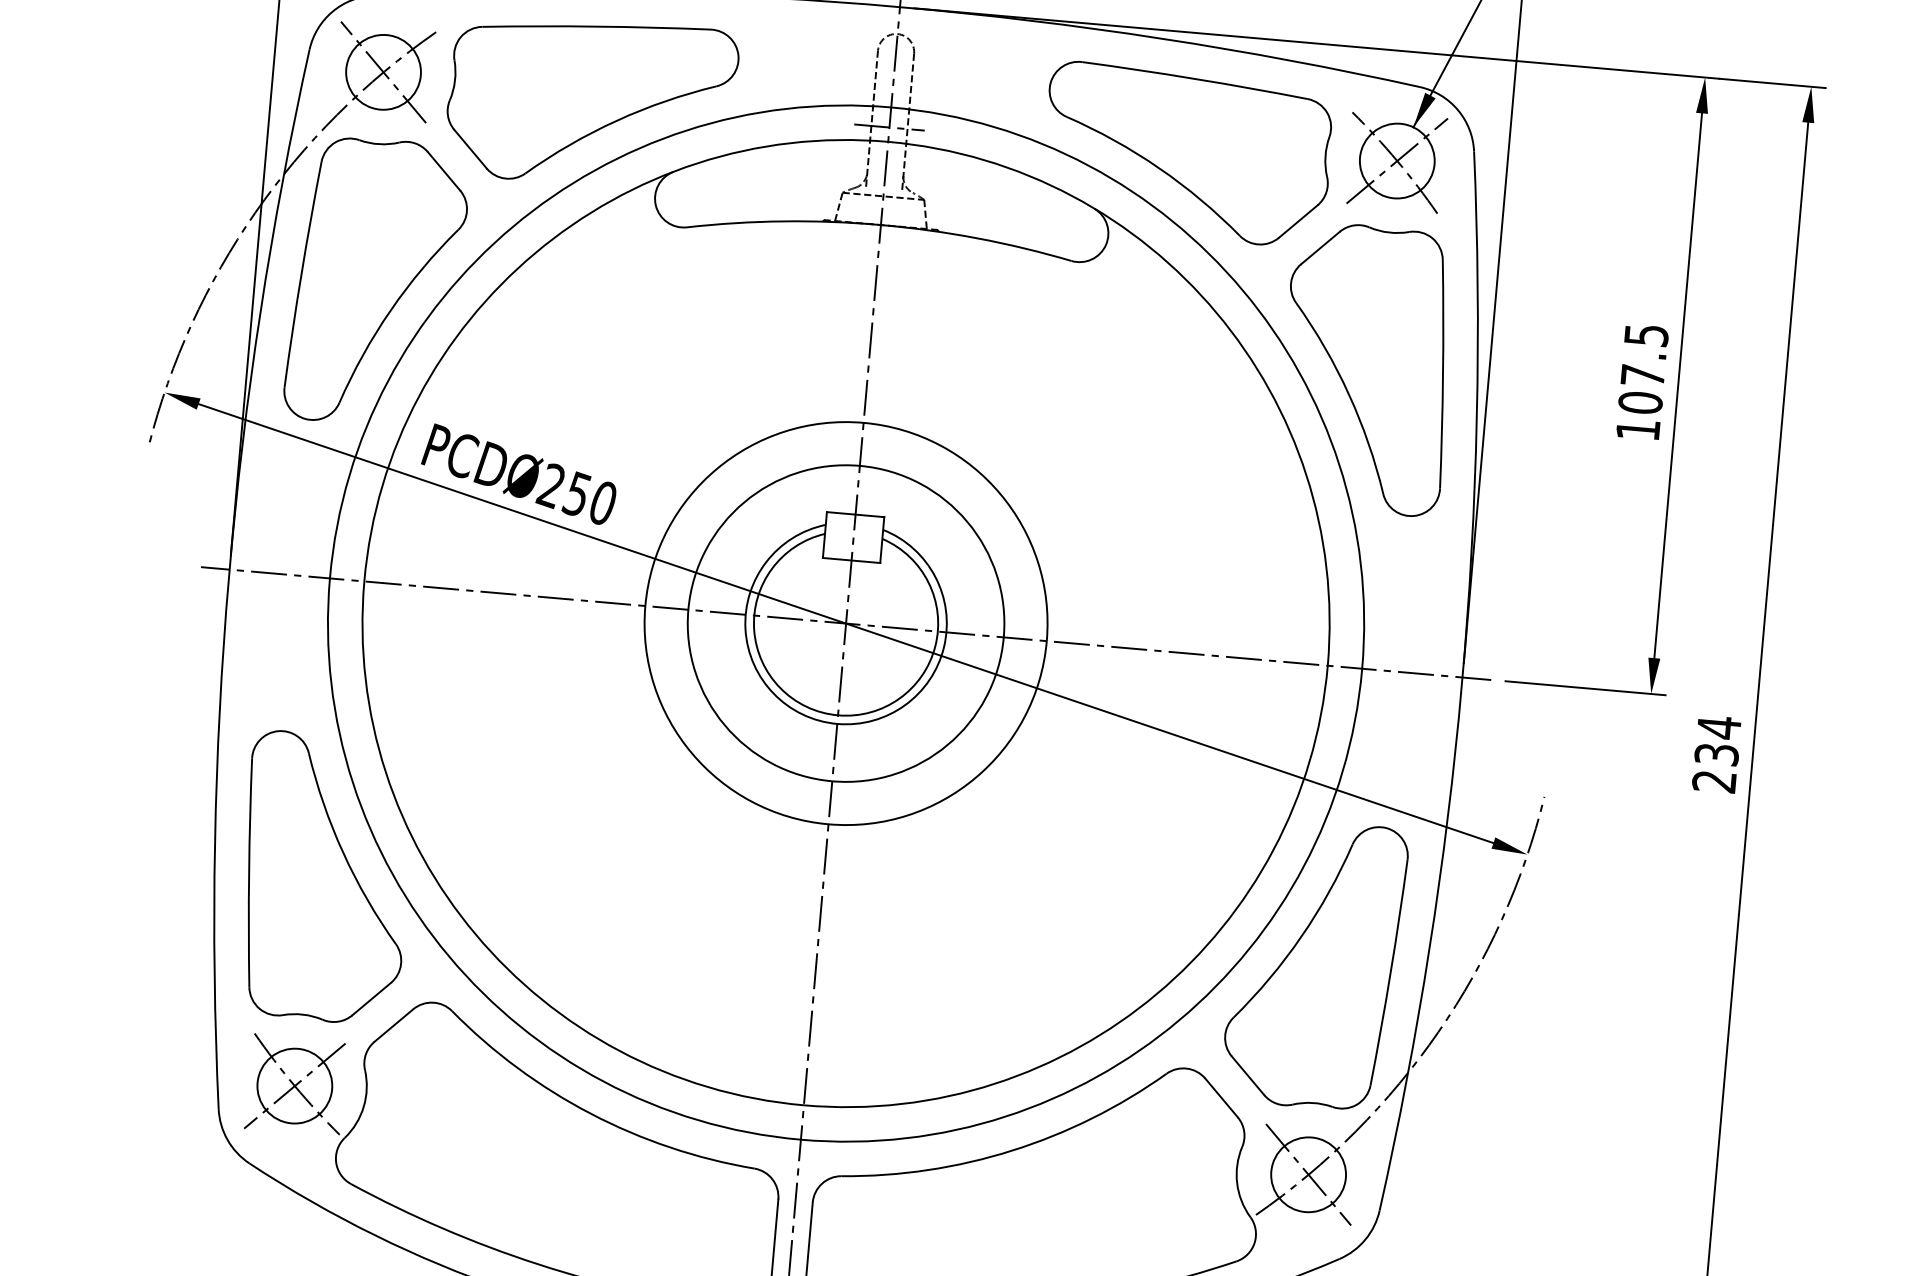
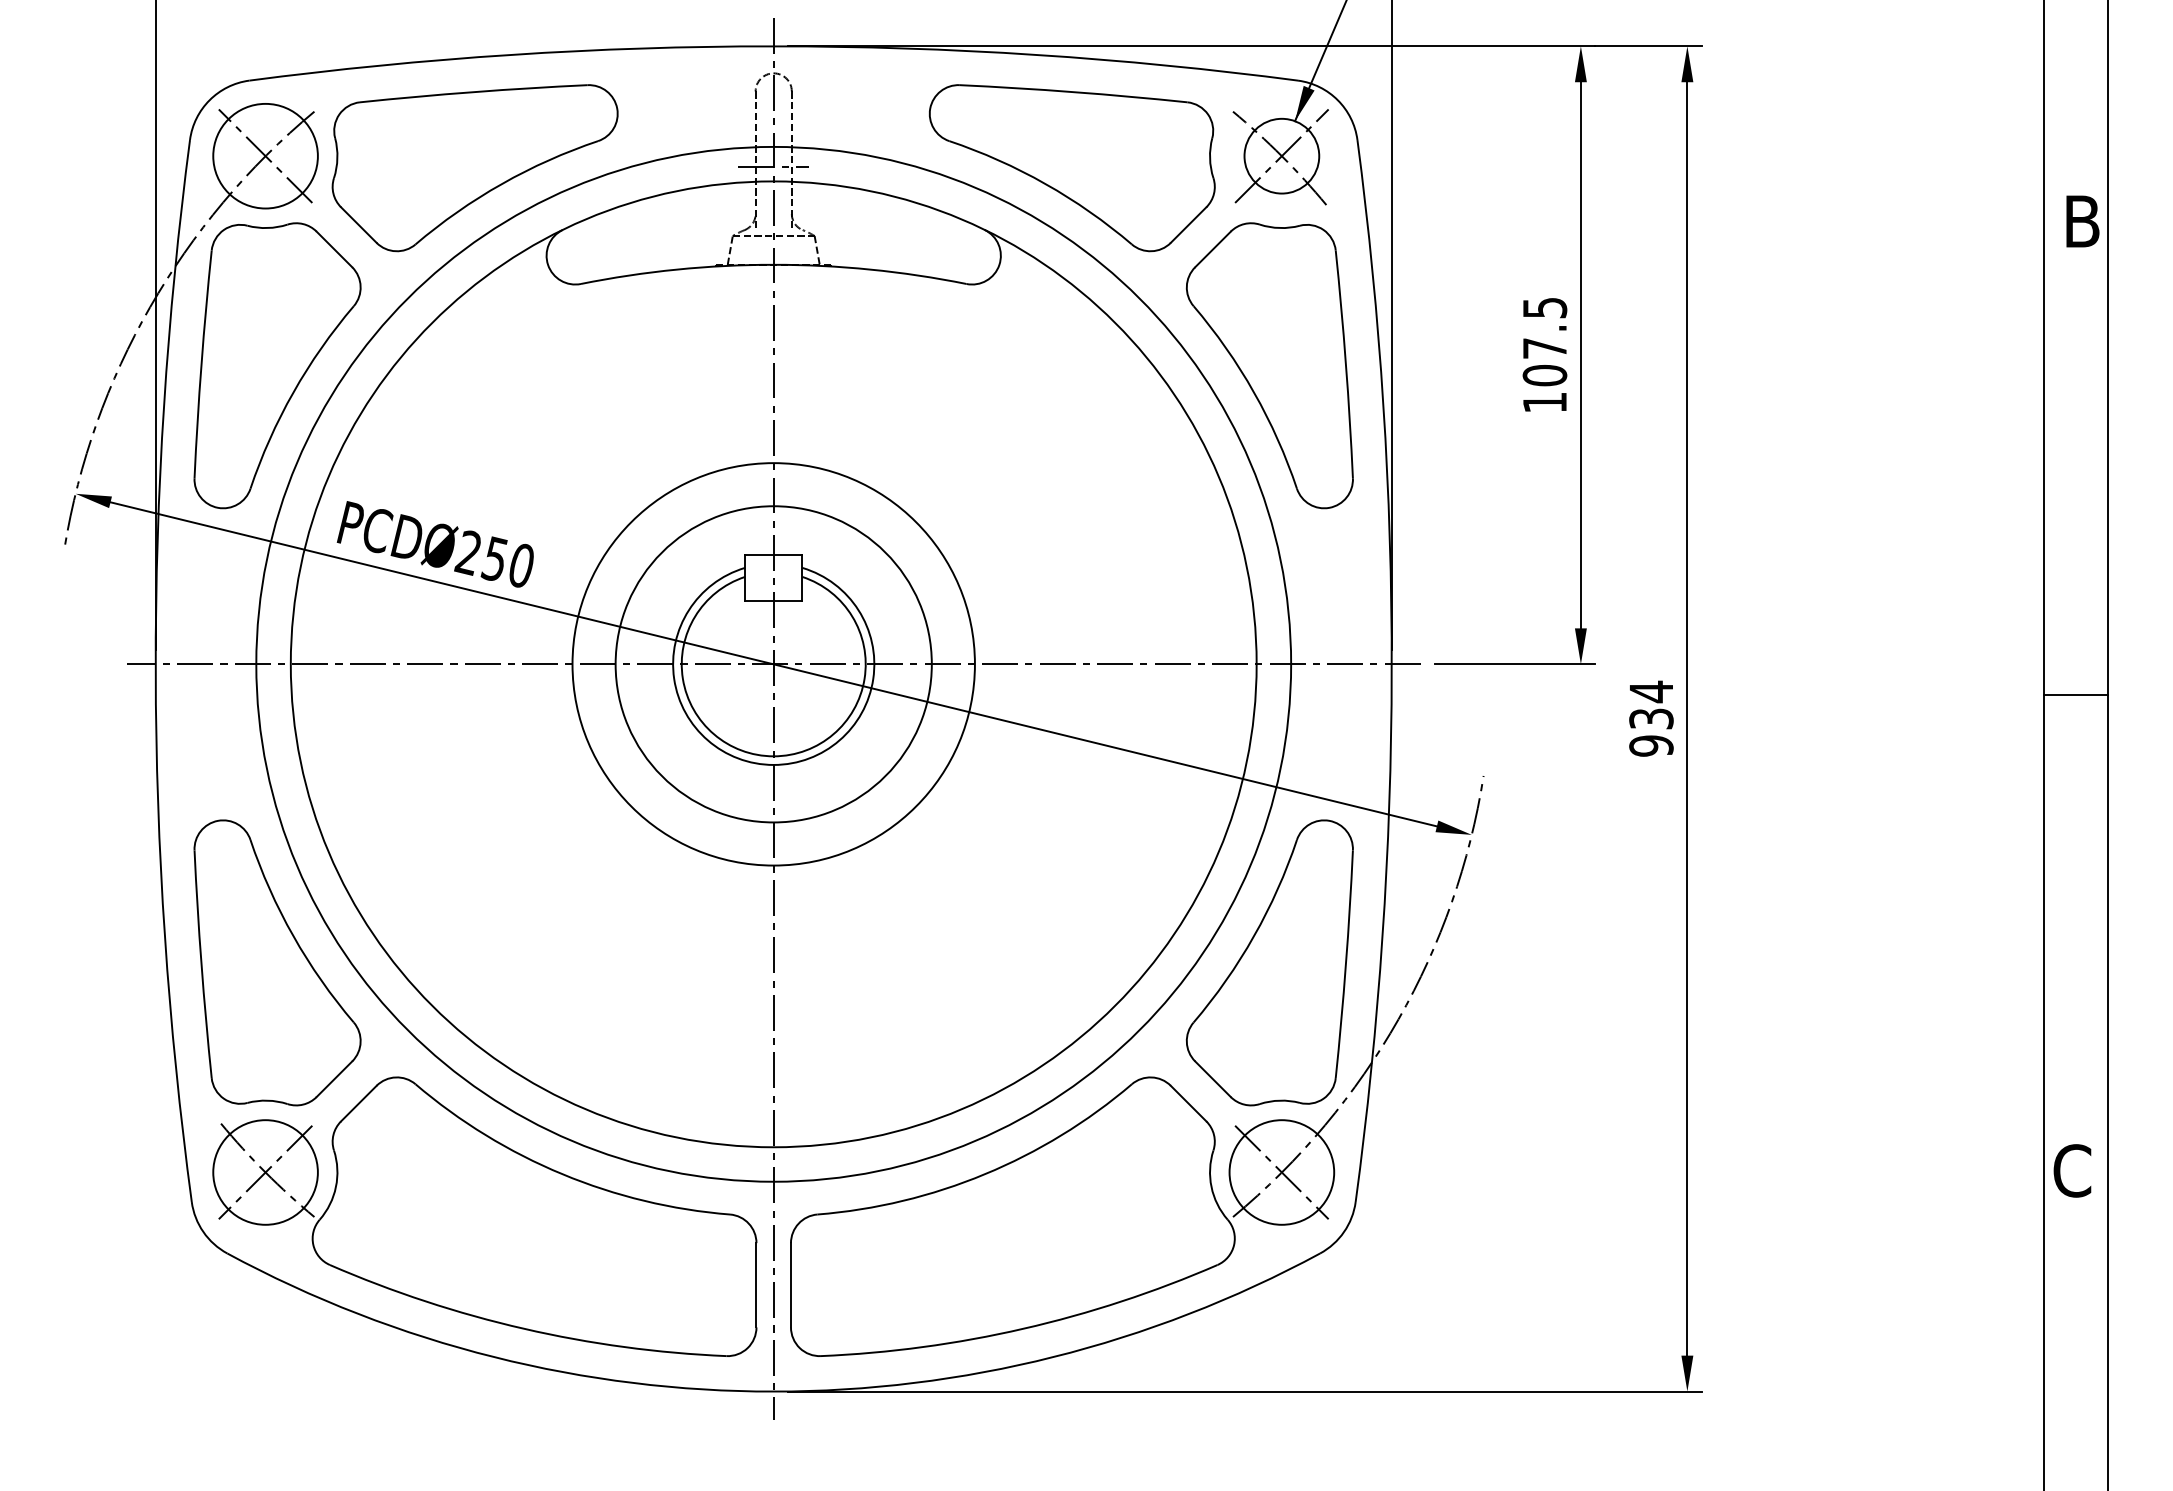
circle: (383, 71) -> (265, 155), size x1.4
text: (1714, 781) -> (1651, 745), 234 -> 934
circle: (294, 1086) -> (265, 1172), size x1.4
circle: (1308, 1174) -> (1281, 1172), size x1.4

